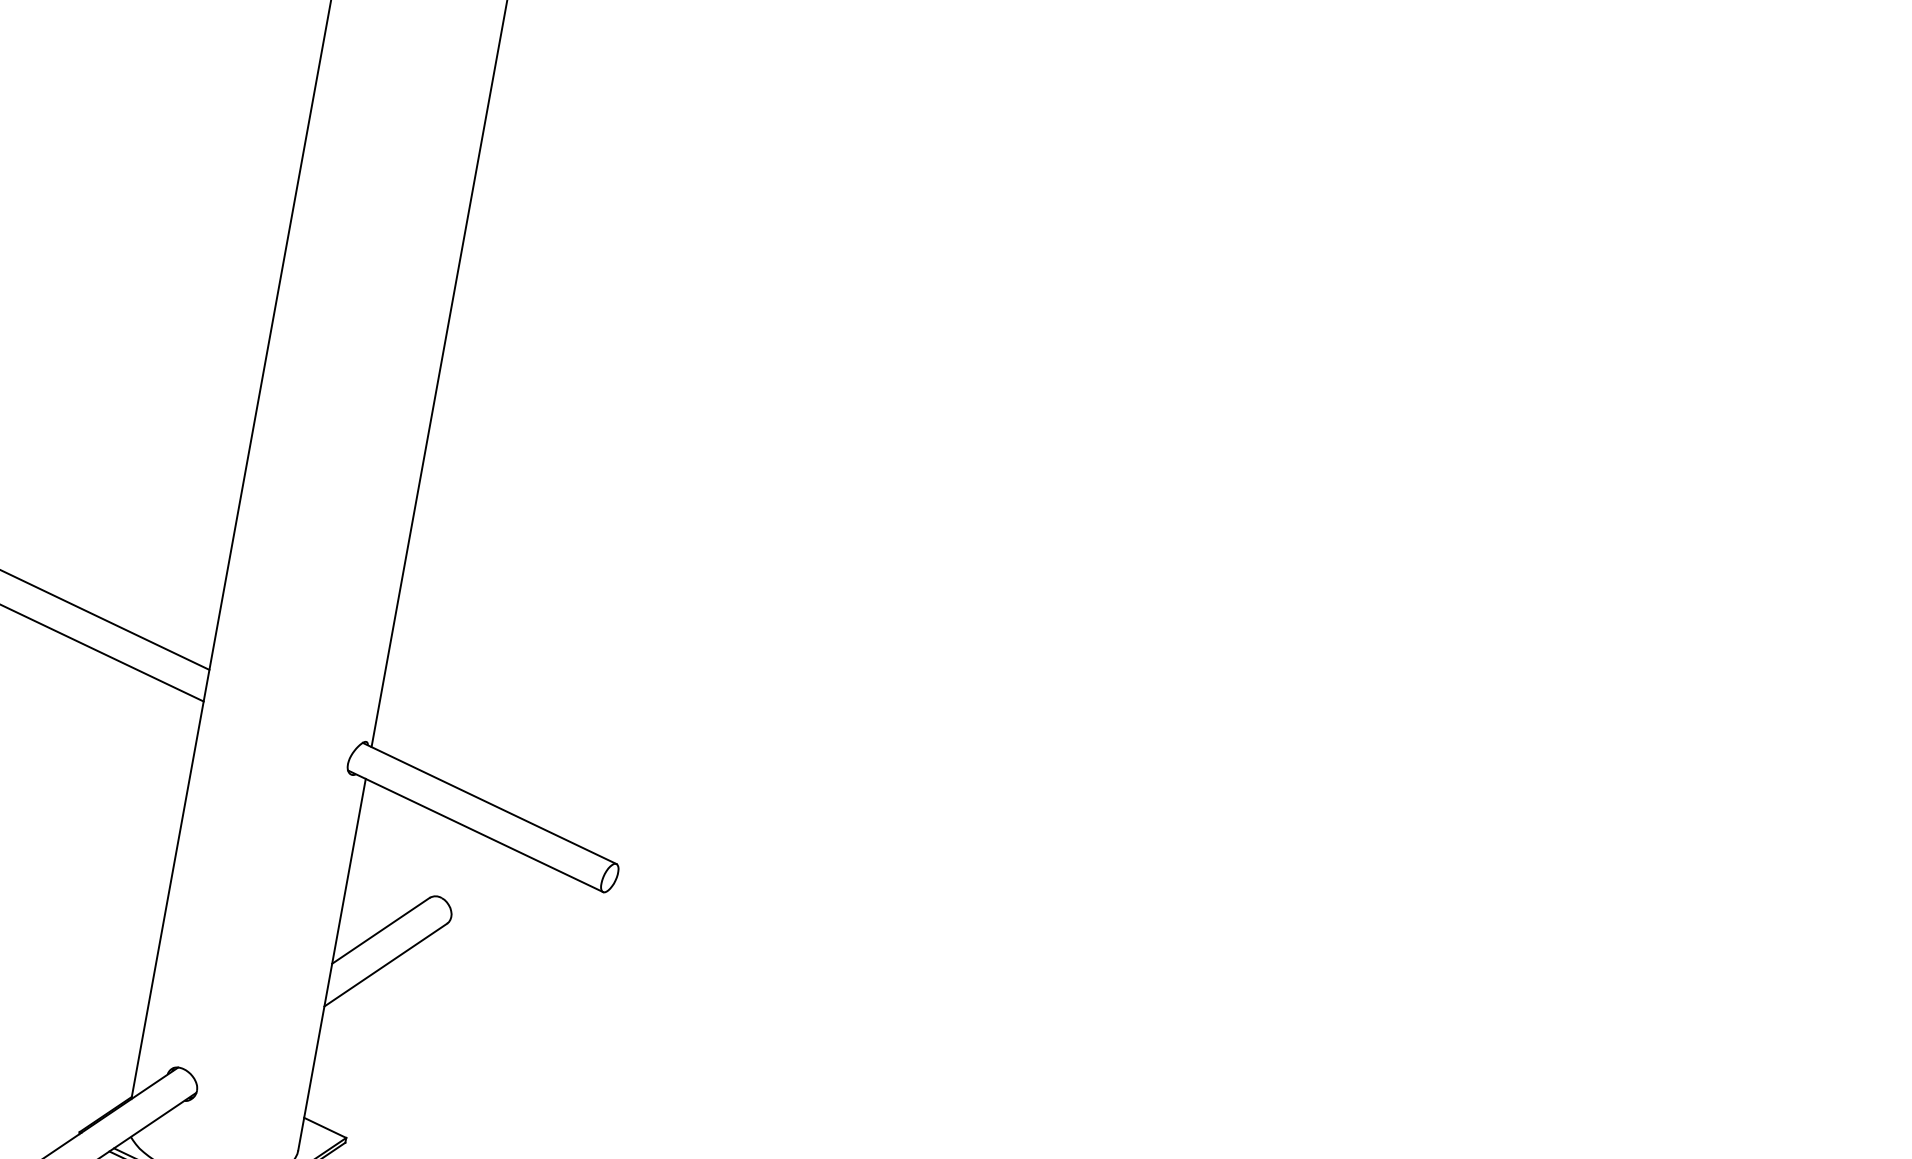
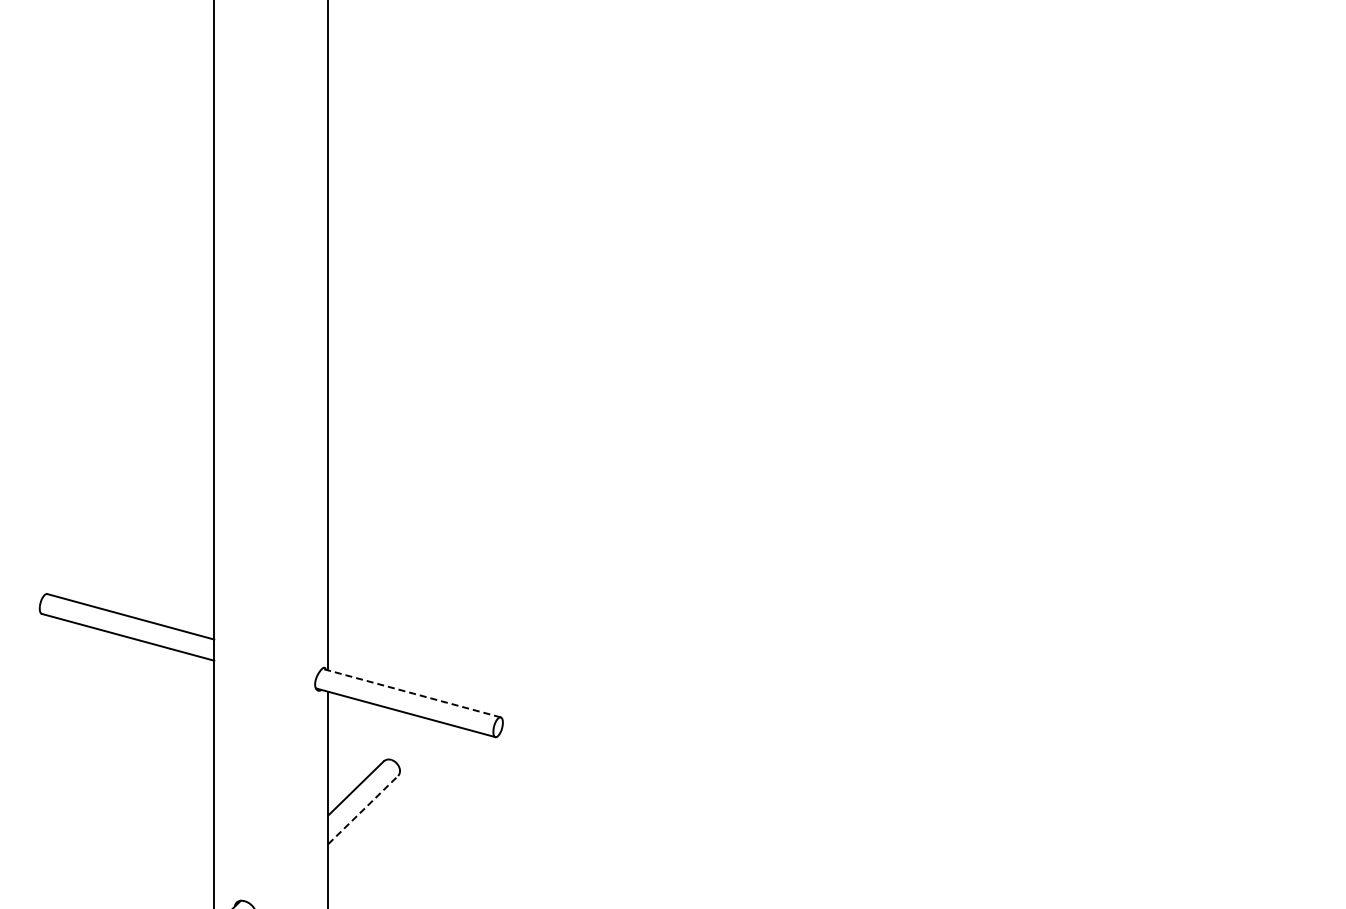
line: (489, 804) -> (411, 693), solid -> dashed
line: (386, 965) -> (363, 810), solid -> dashed

